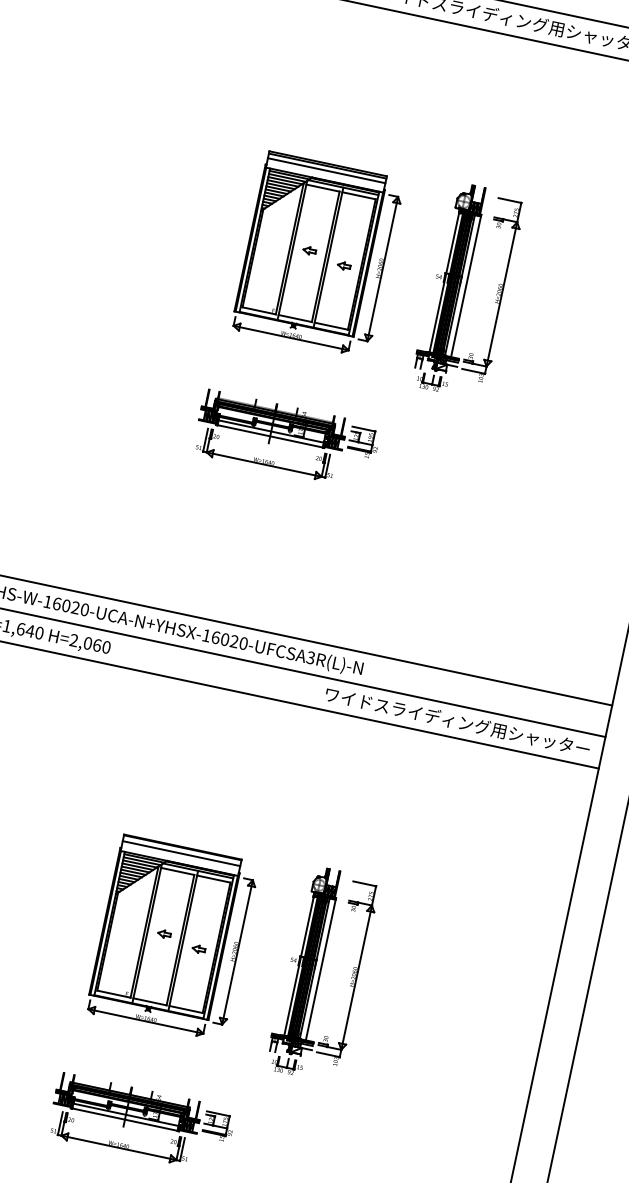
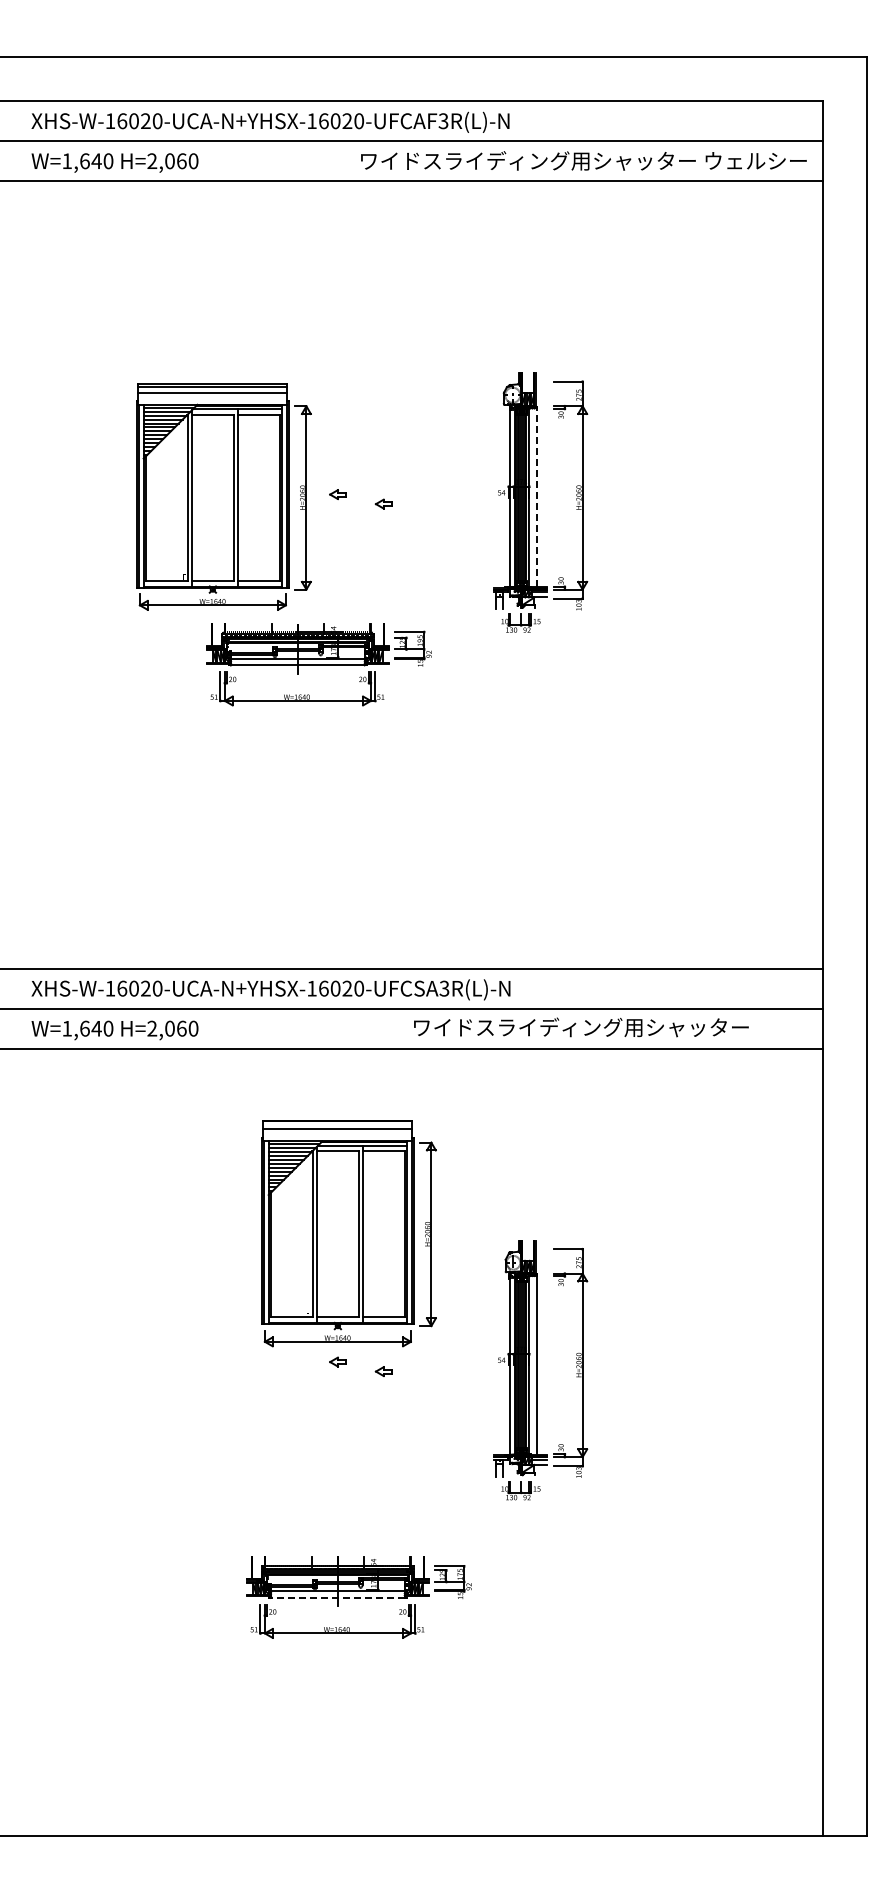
part: (317, 254) -> (223, 496), moved
line: (466, 285) -> (537, 496), solid -> dashed
part: (286, 439) -> (318, 664), moved
text: (457, 721) -> (581, 1027), moved
part: (172, 937) -> (348, 1233), moved
line: (124, 1119) -> (337, 1597), solid -> dashed

